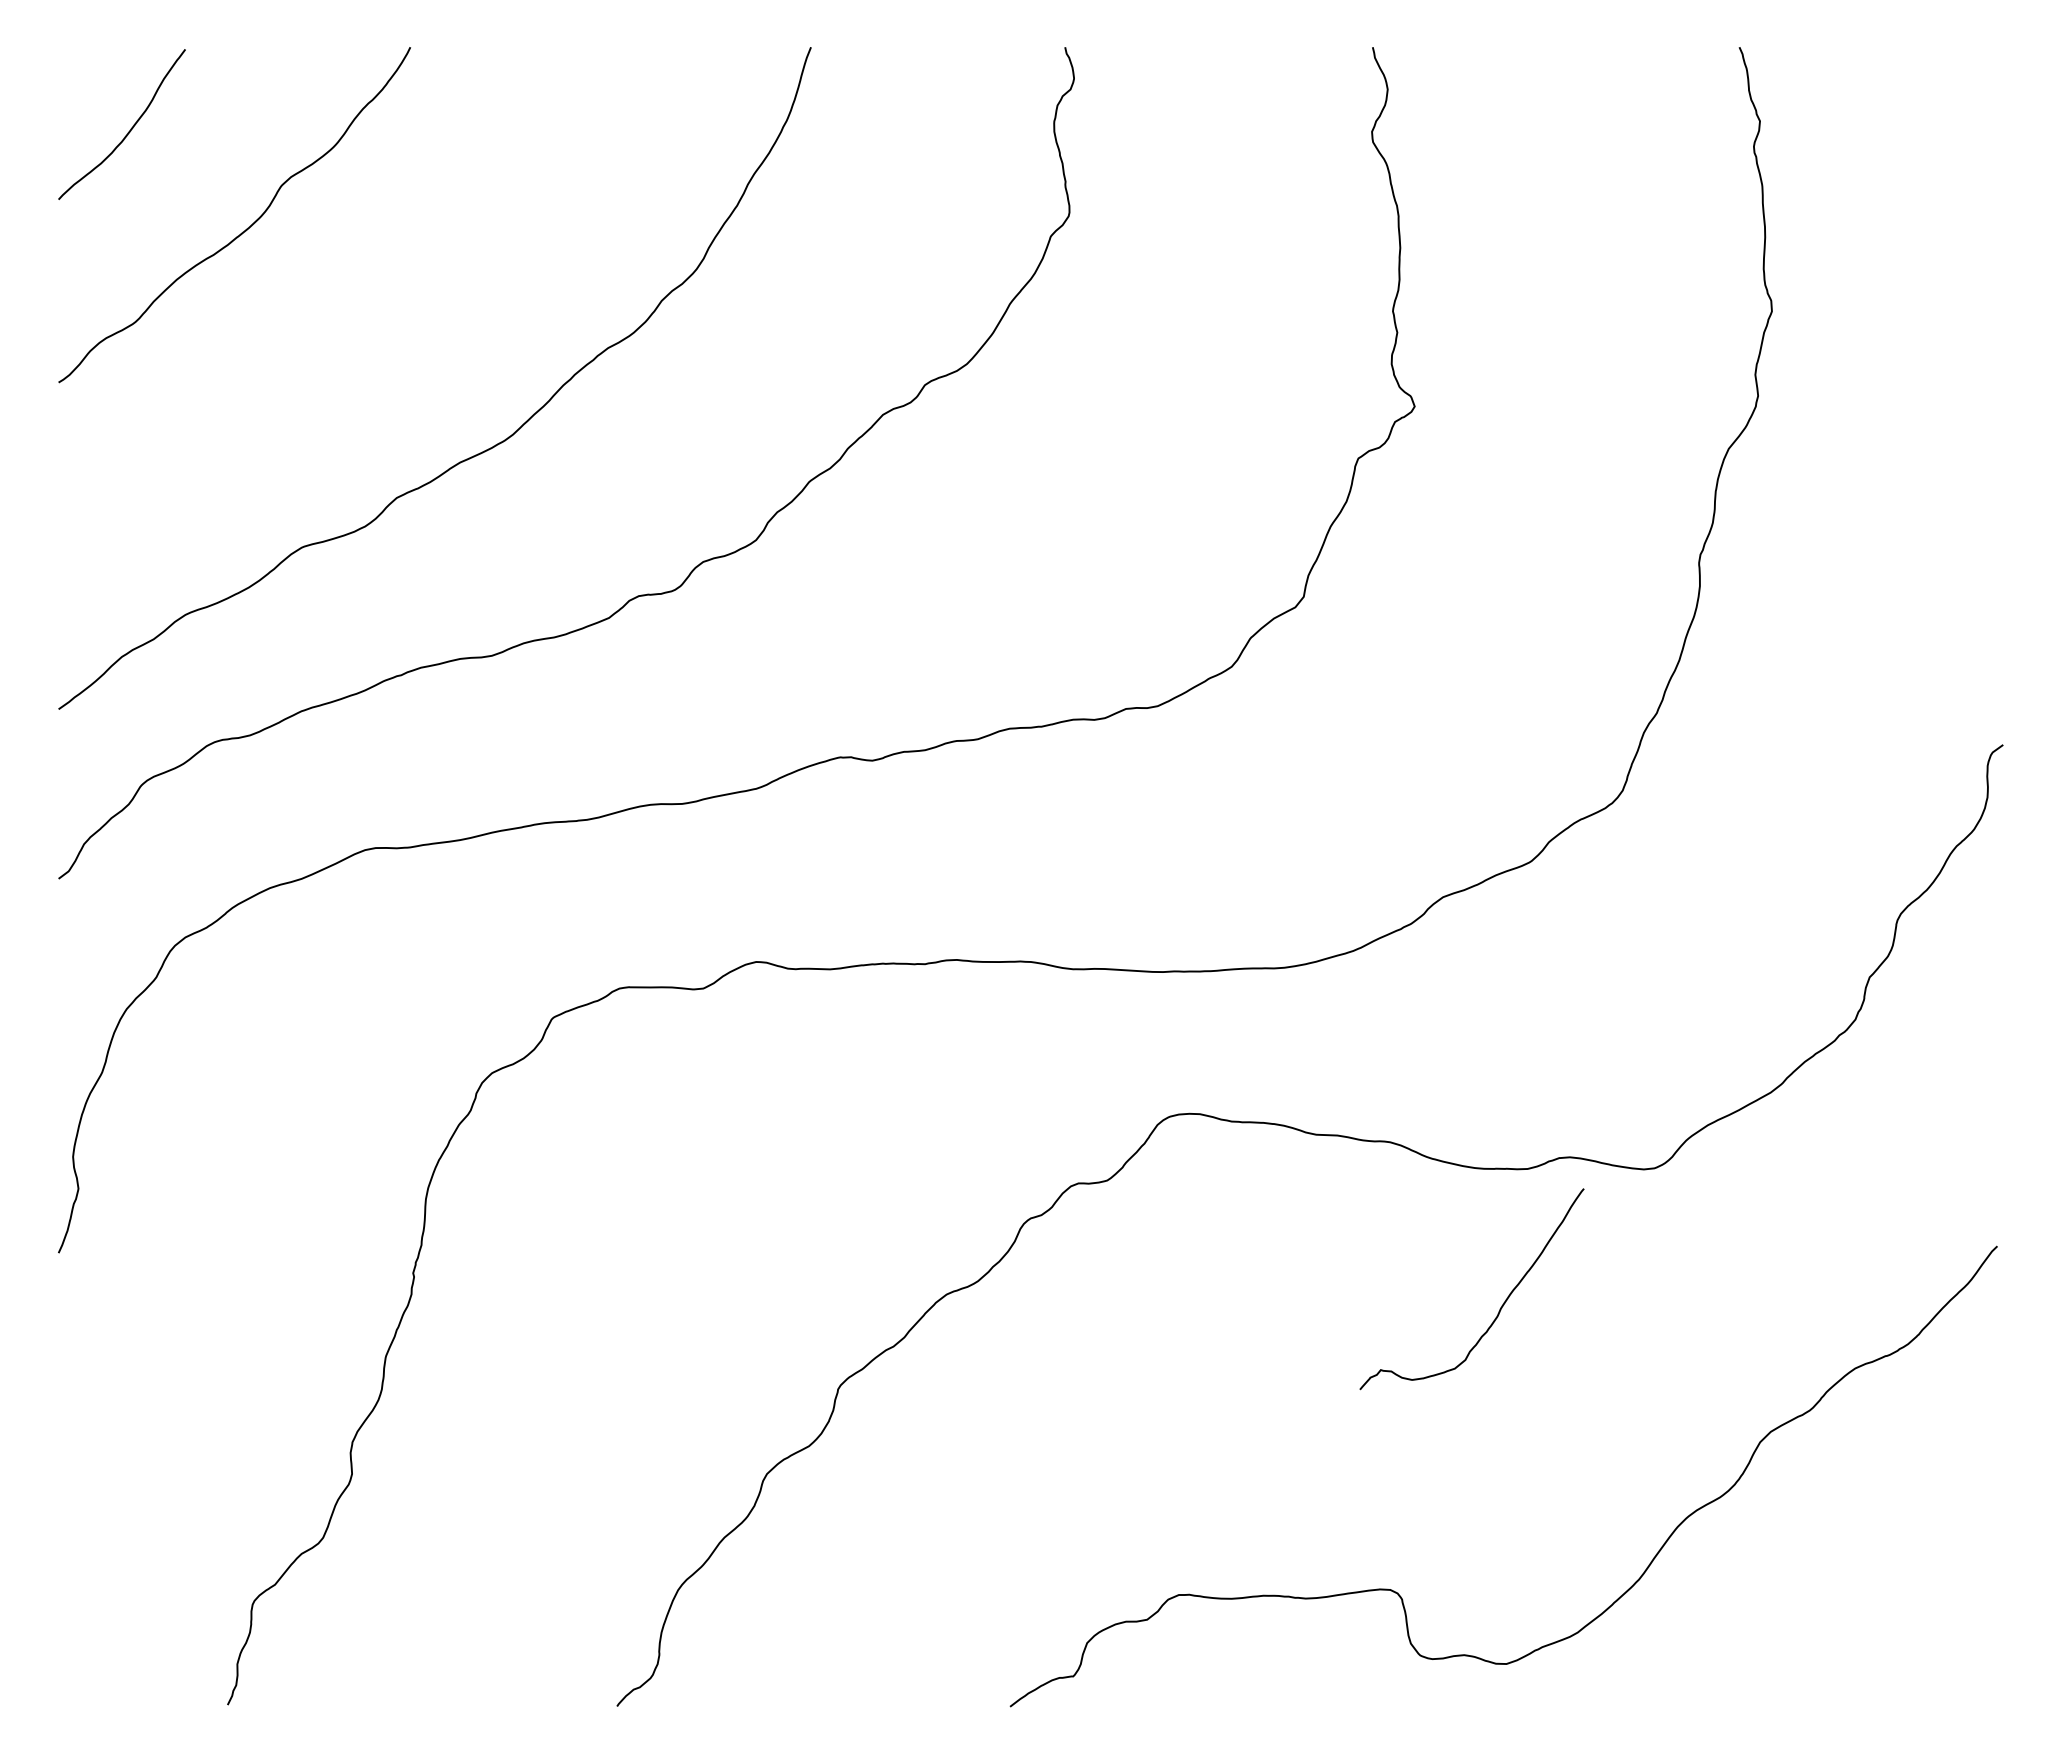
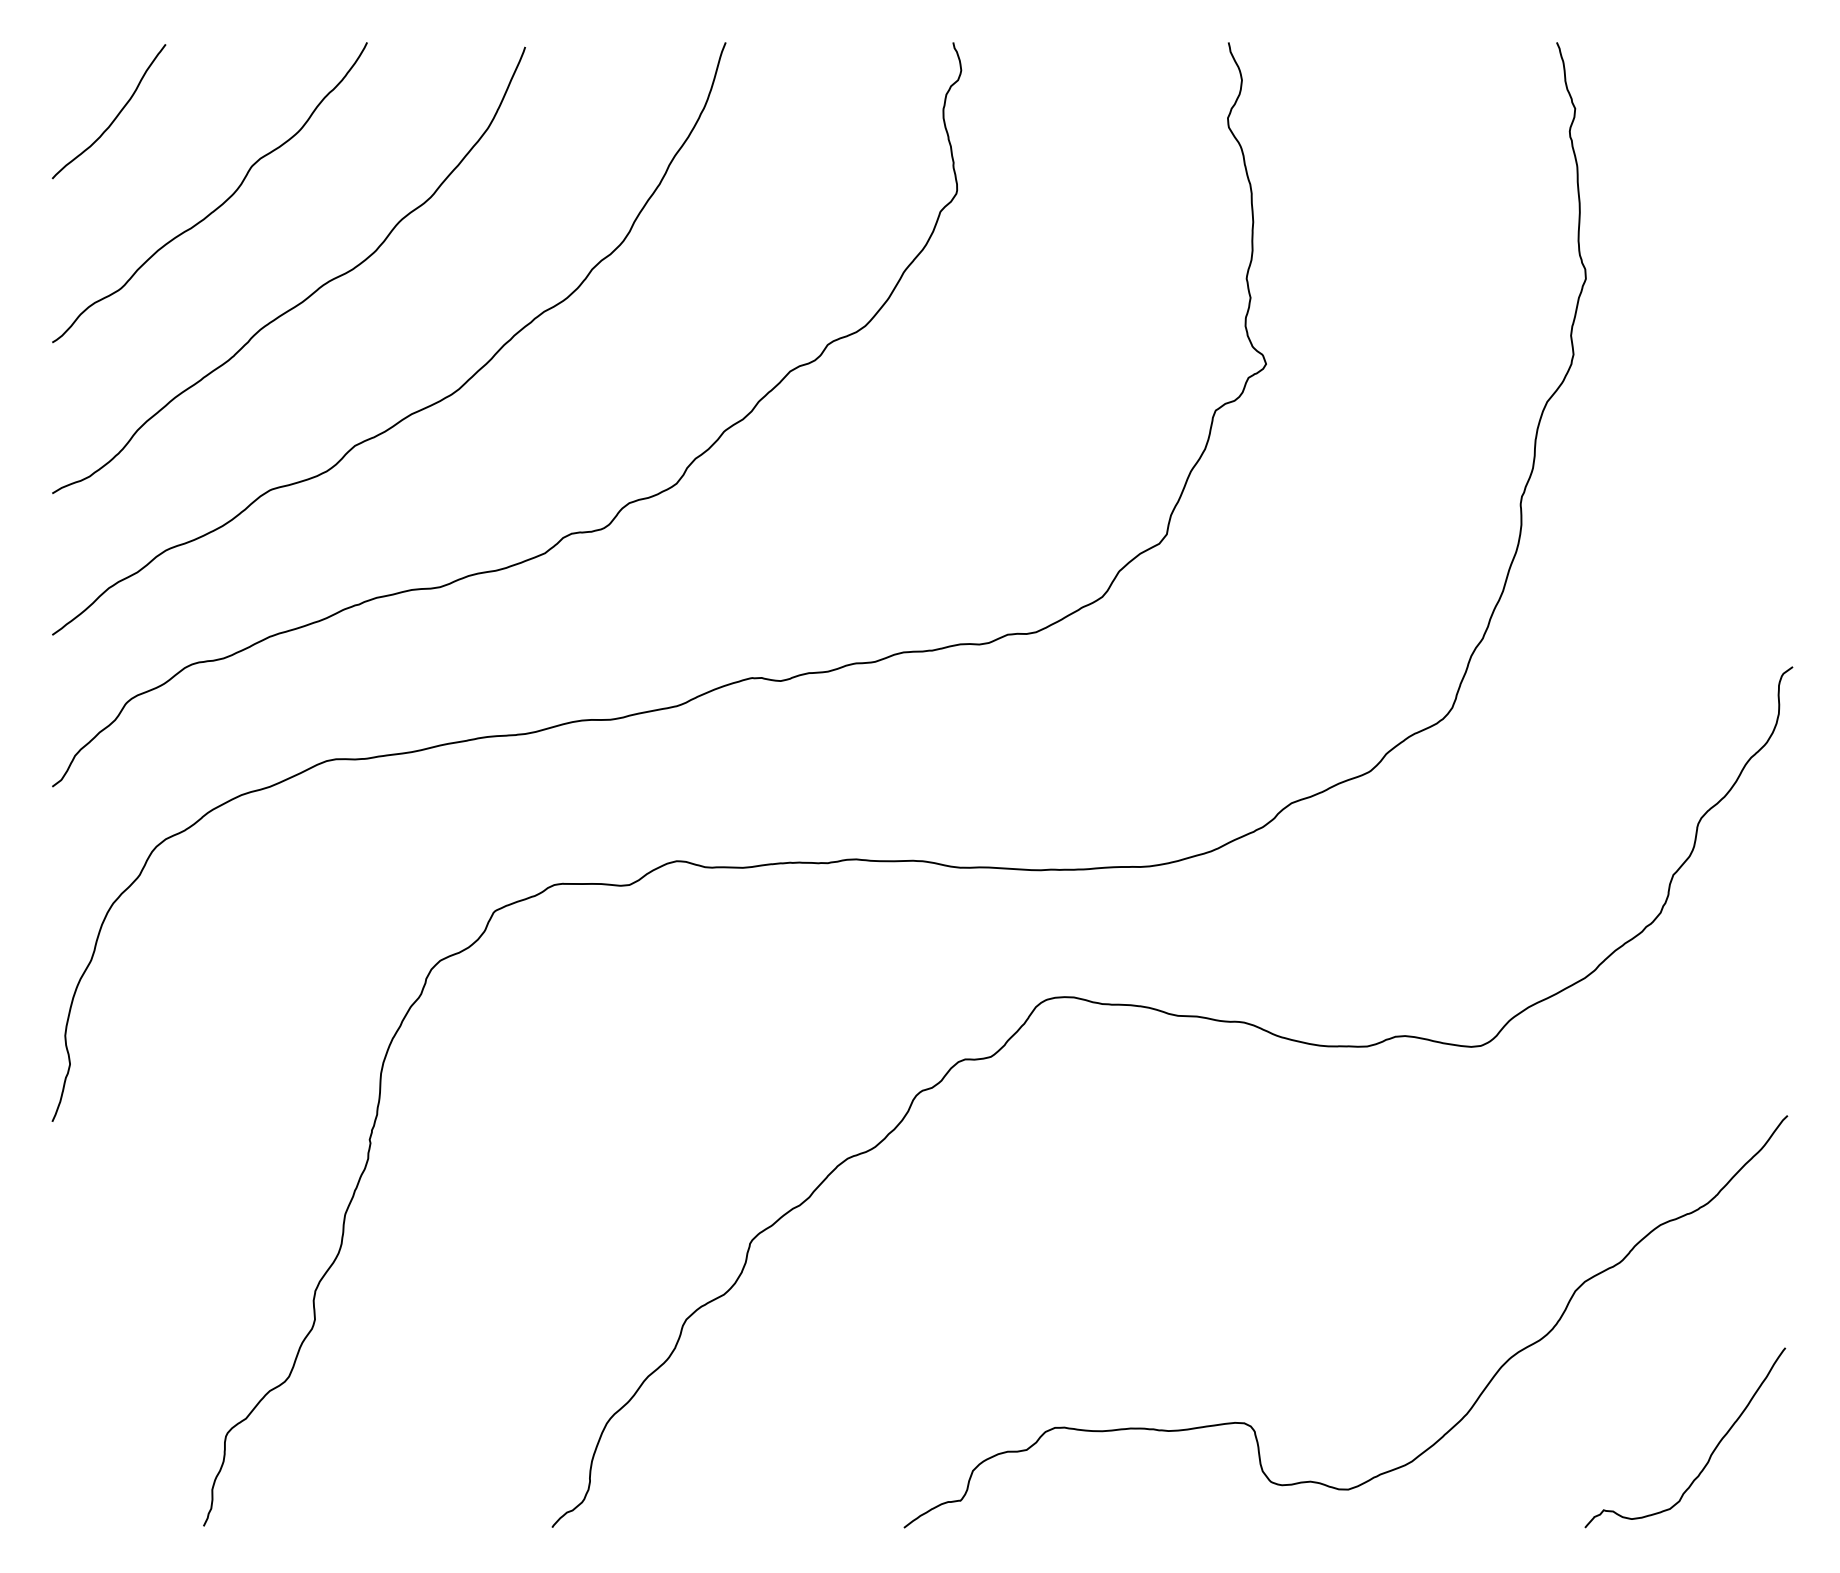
curve: (343, 331) -> (307, 296), added
curve: (1501, 1305) -> (1711, 1452), moved

